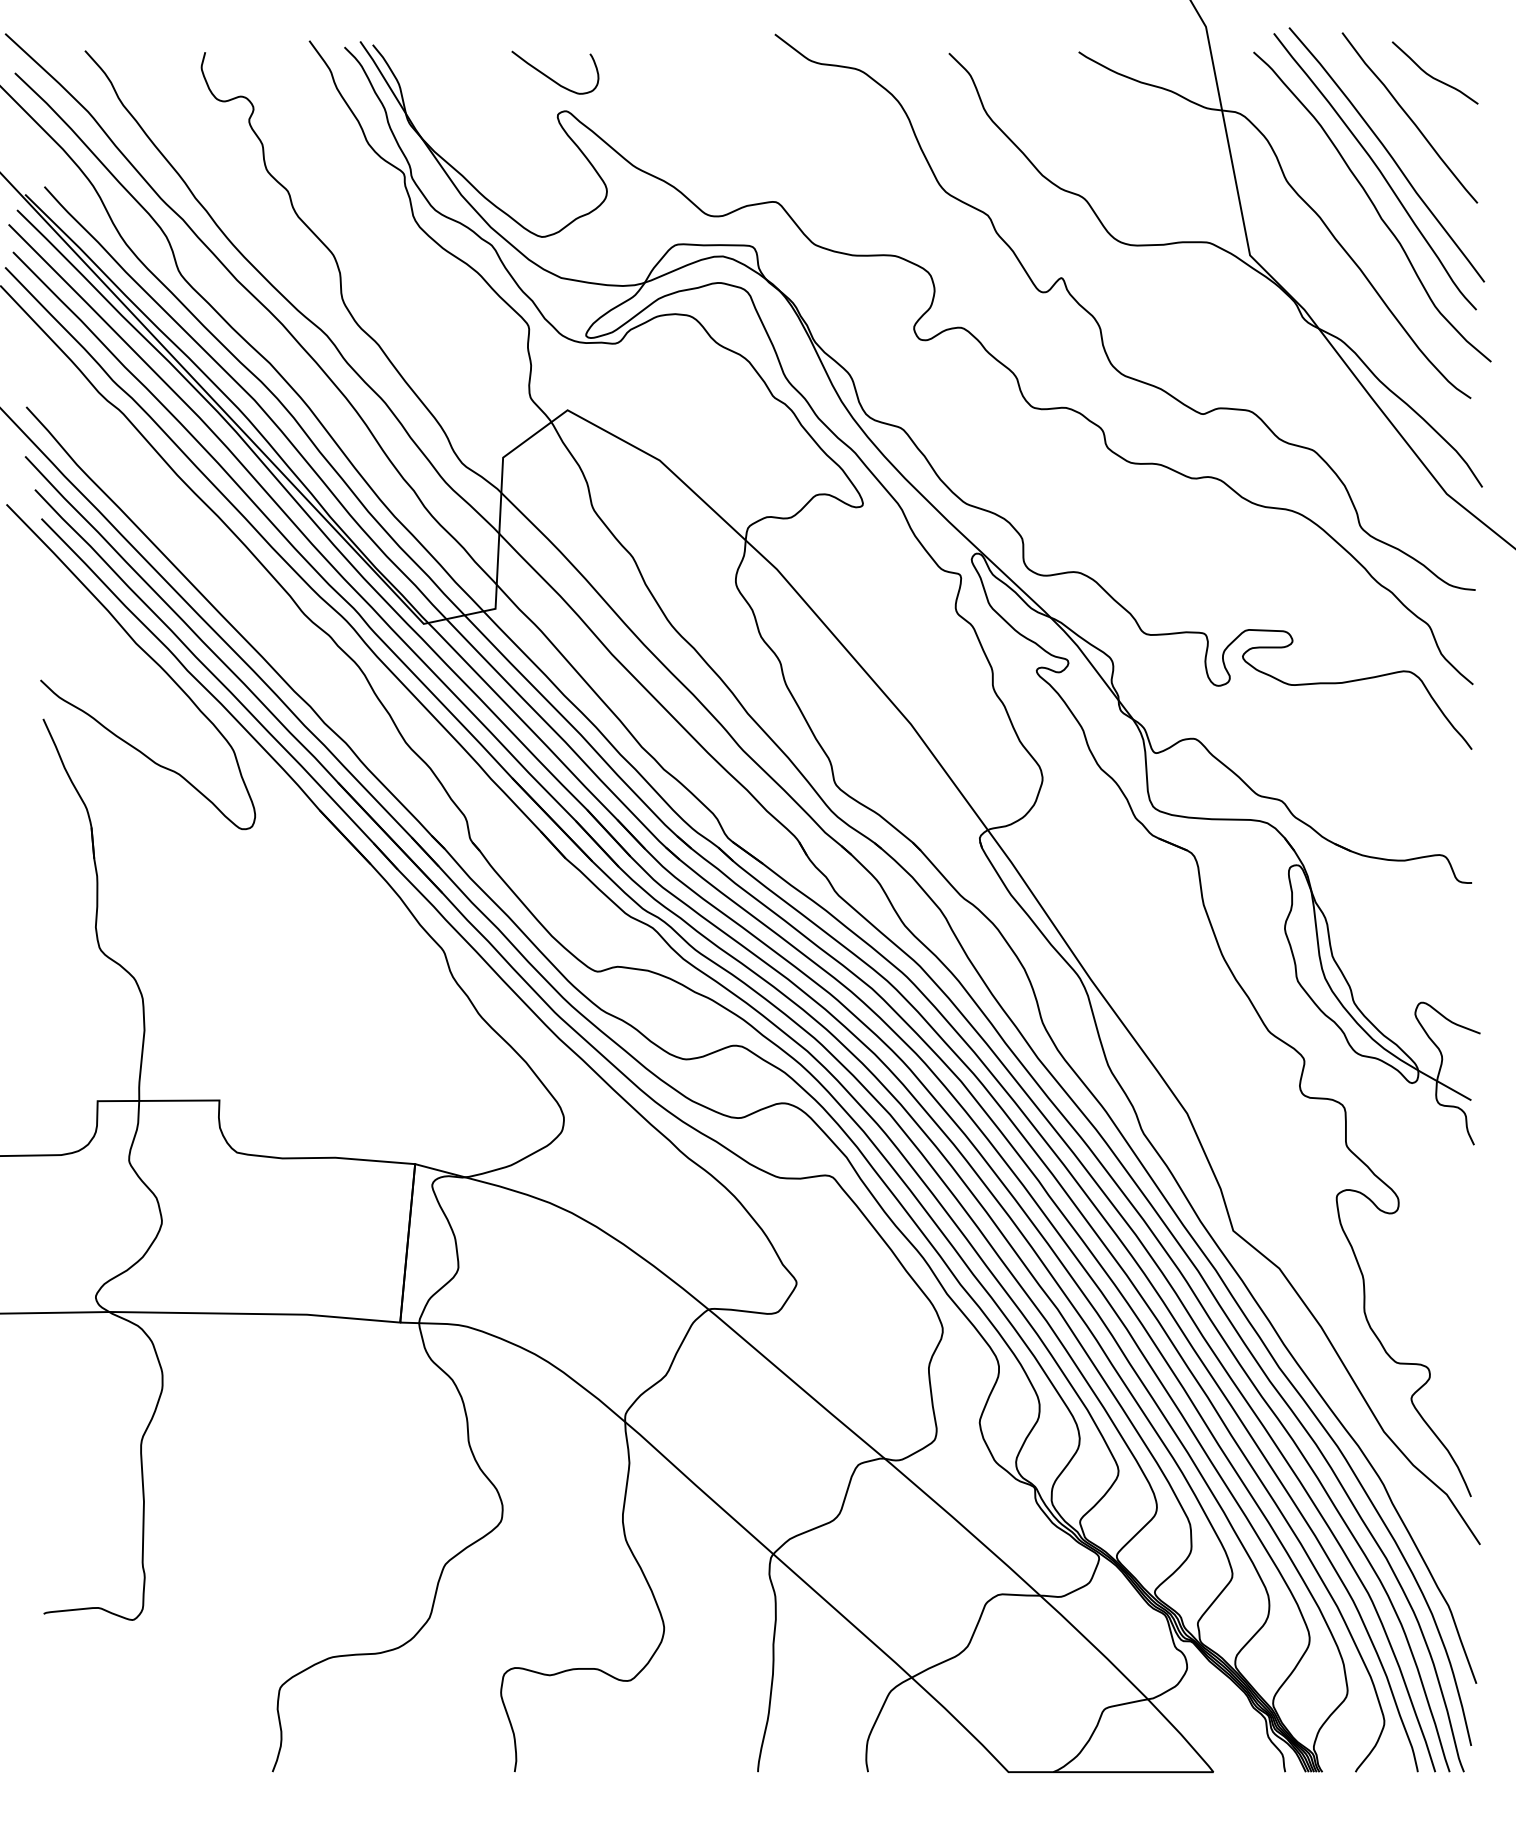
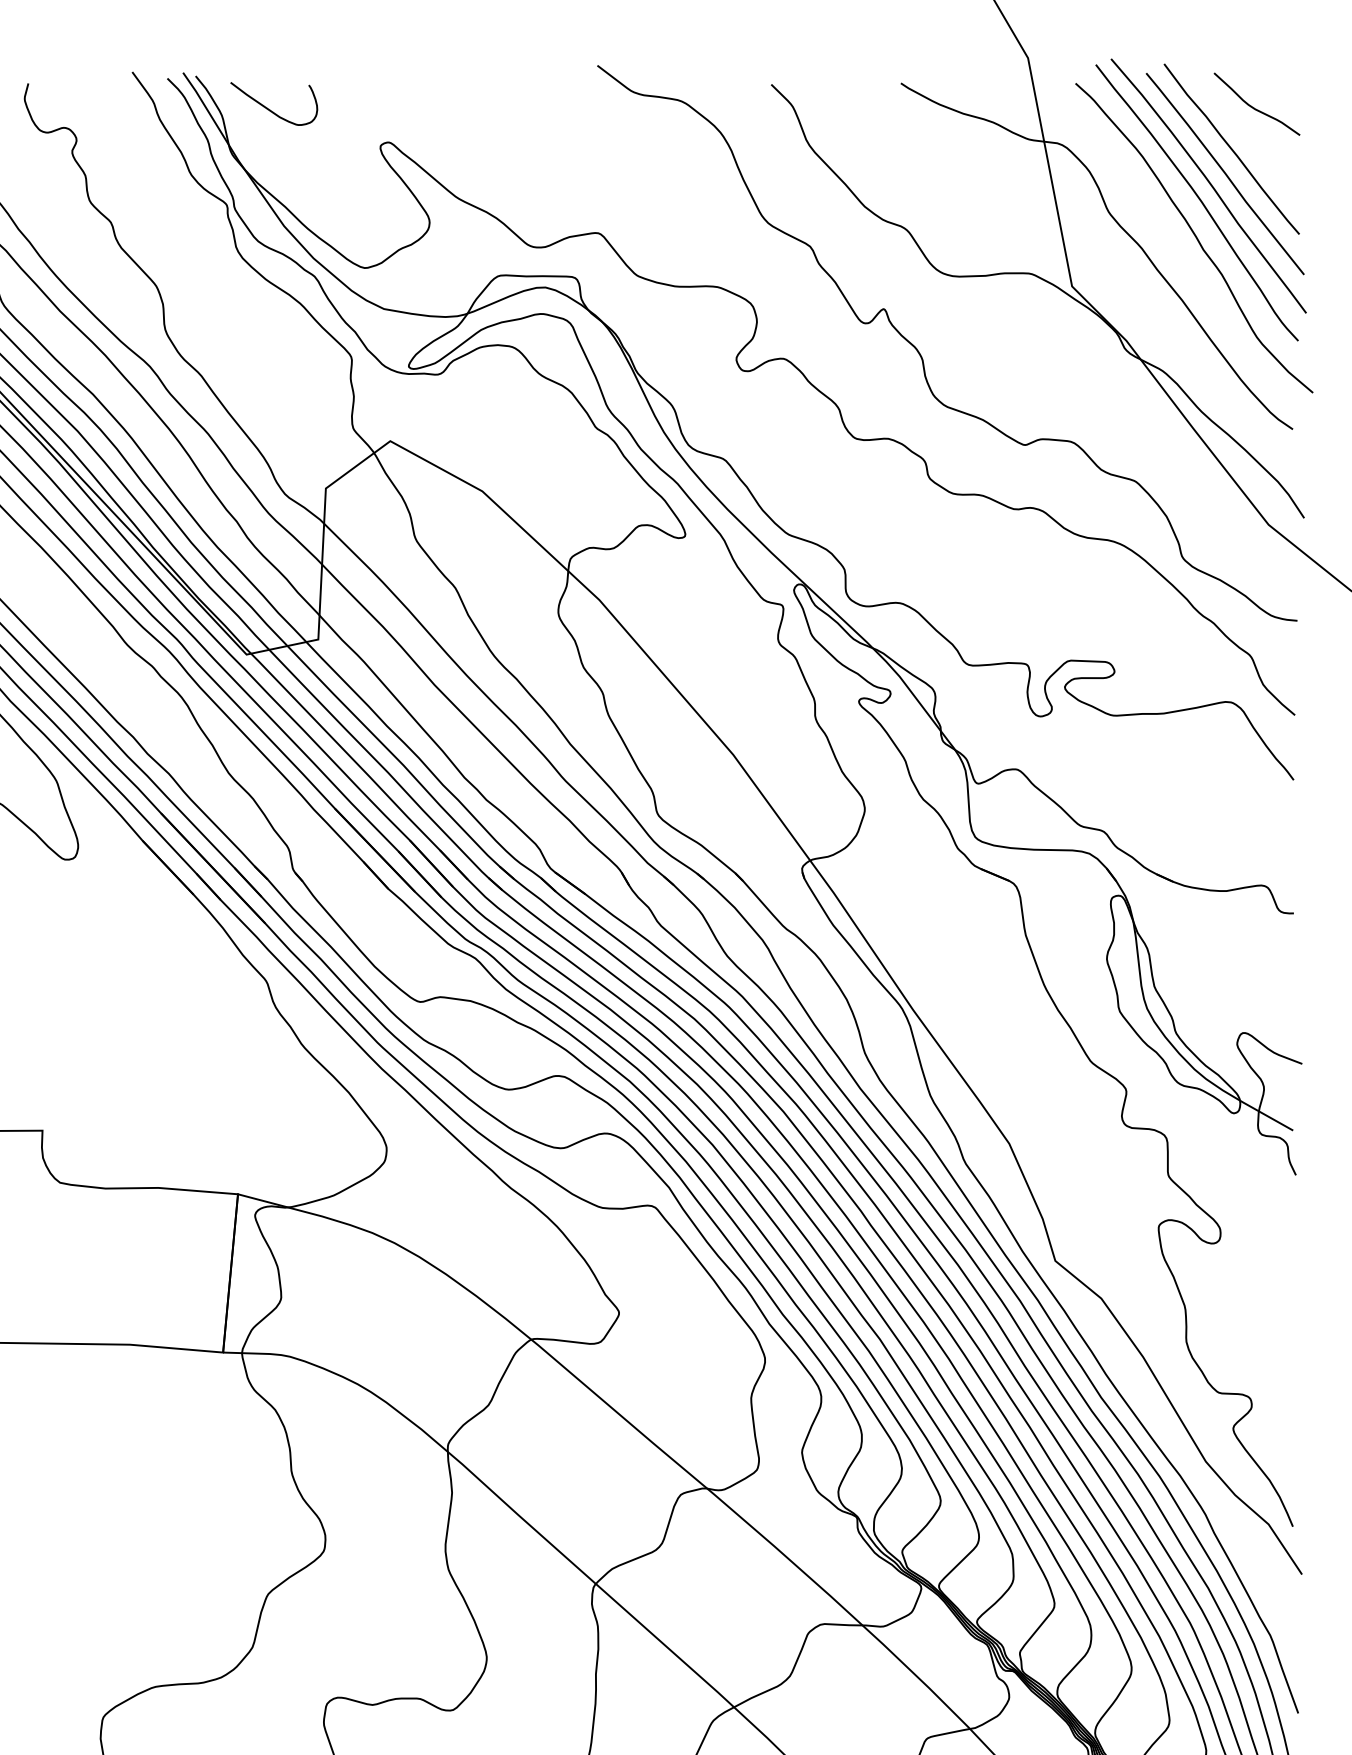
curve: (550, 77) -> (269, 108), moved
curve: (1402, 142) -> (1224, 173), added

